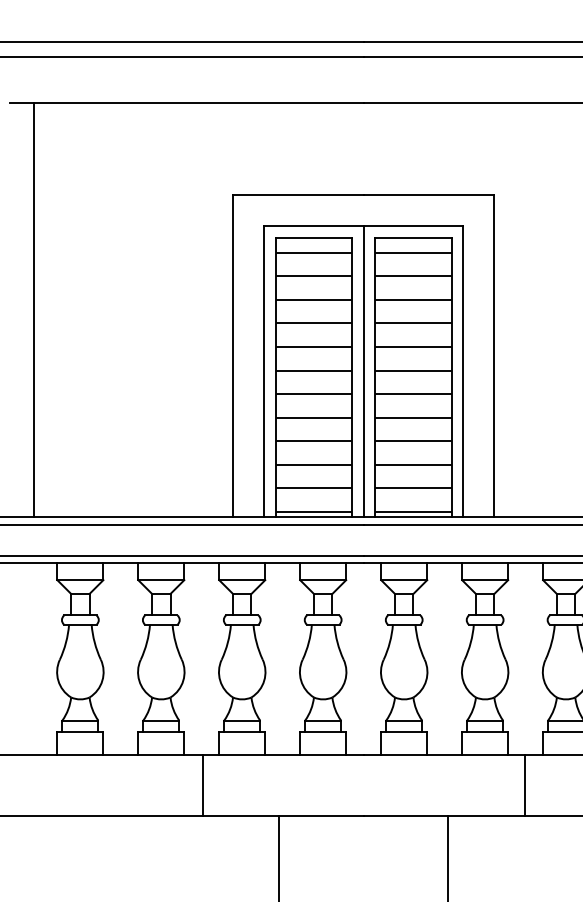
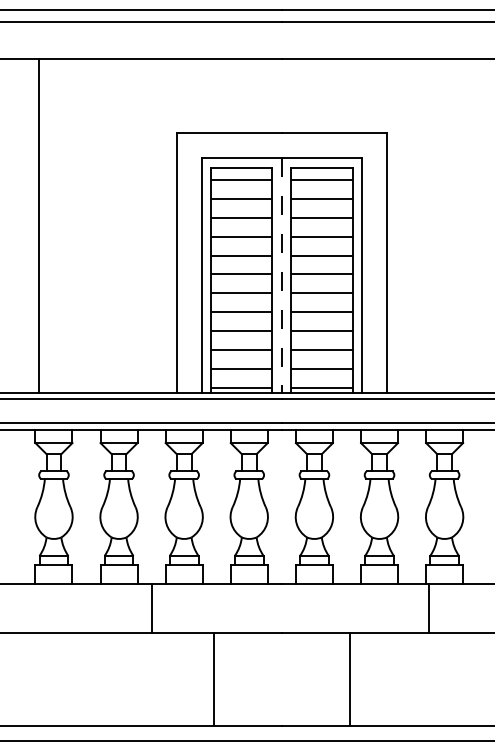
line: (33, 309) -> (38, 225), moved
line: (363, 371) -> (281, 275), solid -> dashed
line: (524, 785) -> (429, 608), moved

